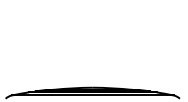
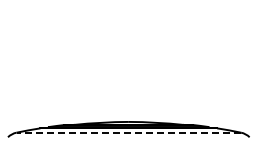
line: (92, 95) -> (128, 132), solid -> dashed

